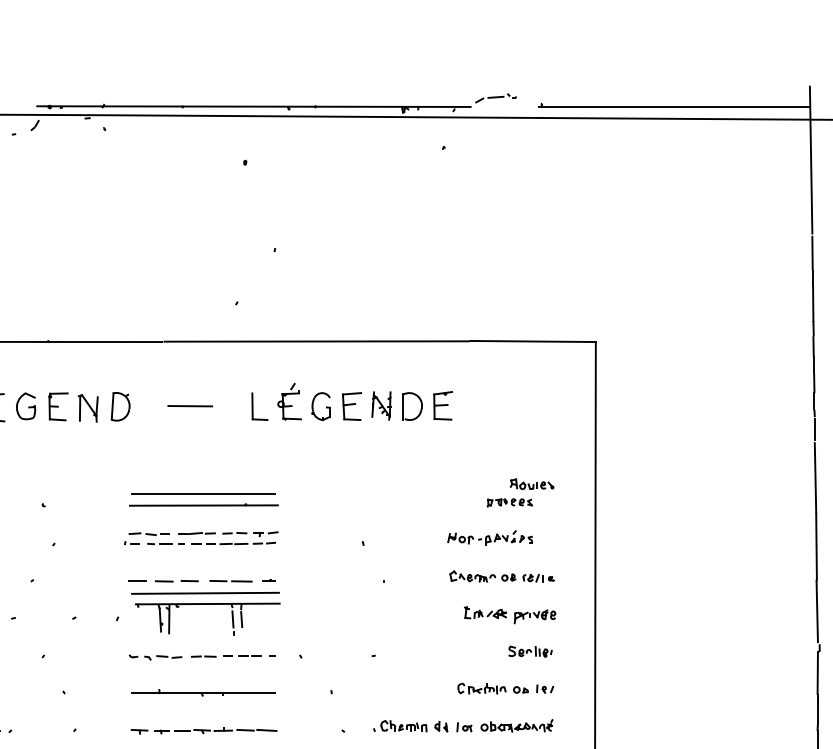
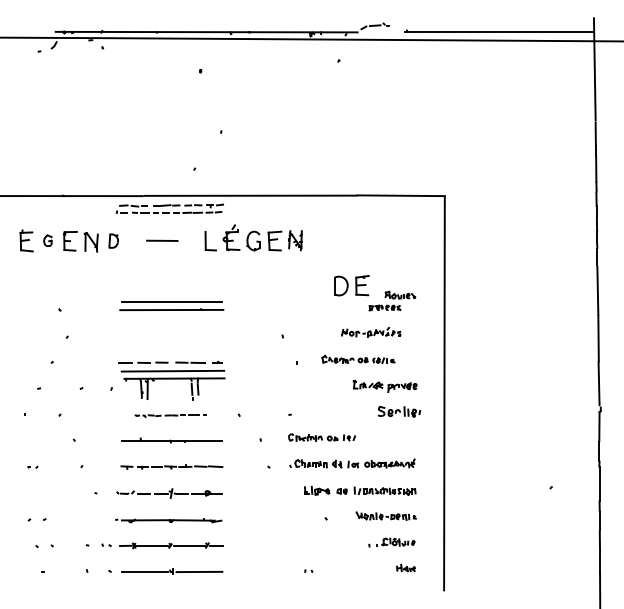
part: (25, 405) -> (47, 240), size x0.6
part: (120, 405) -> (113, 240), size x0.7
part: (427, 405) -> (351, 285), moved
part: (200, 537) -> (169, 208), moved
part: (502, 575) -> (358, 358), moved
part: (529, 651) -> (398, 411), size x1.4
part: (202, 656) -> (170, 415), size x0.7
part: (504, 688) -> (321, 437), moved

